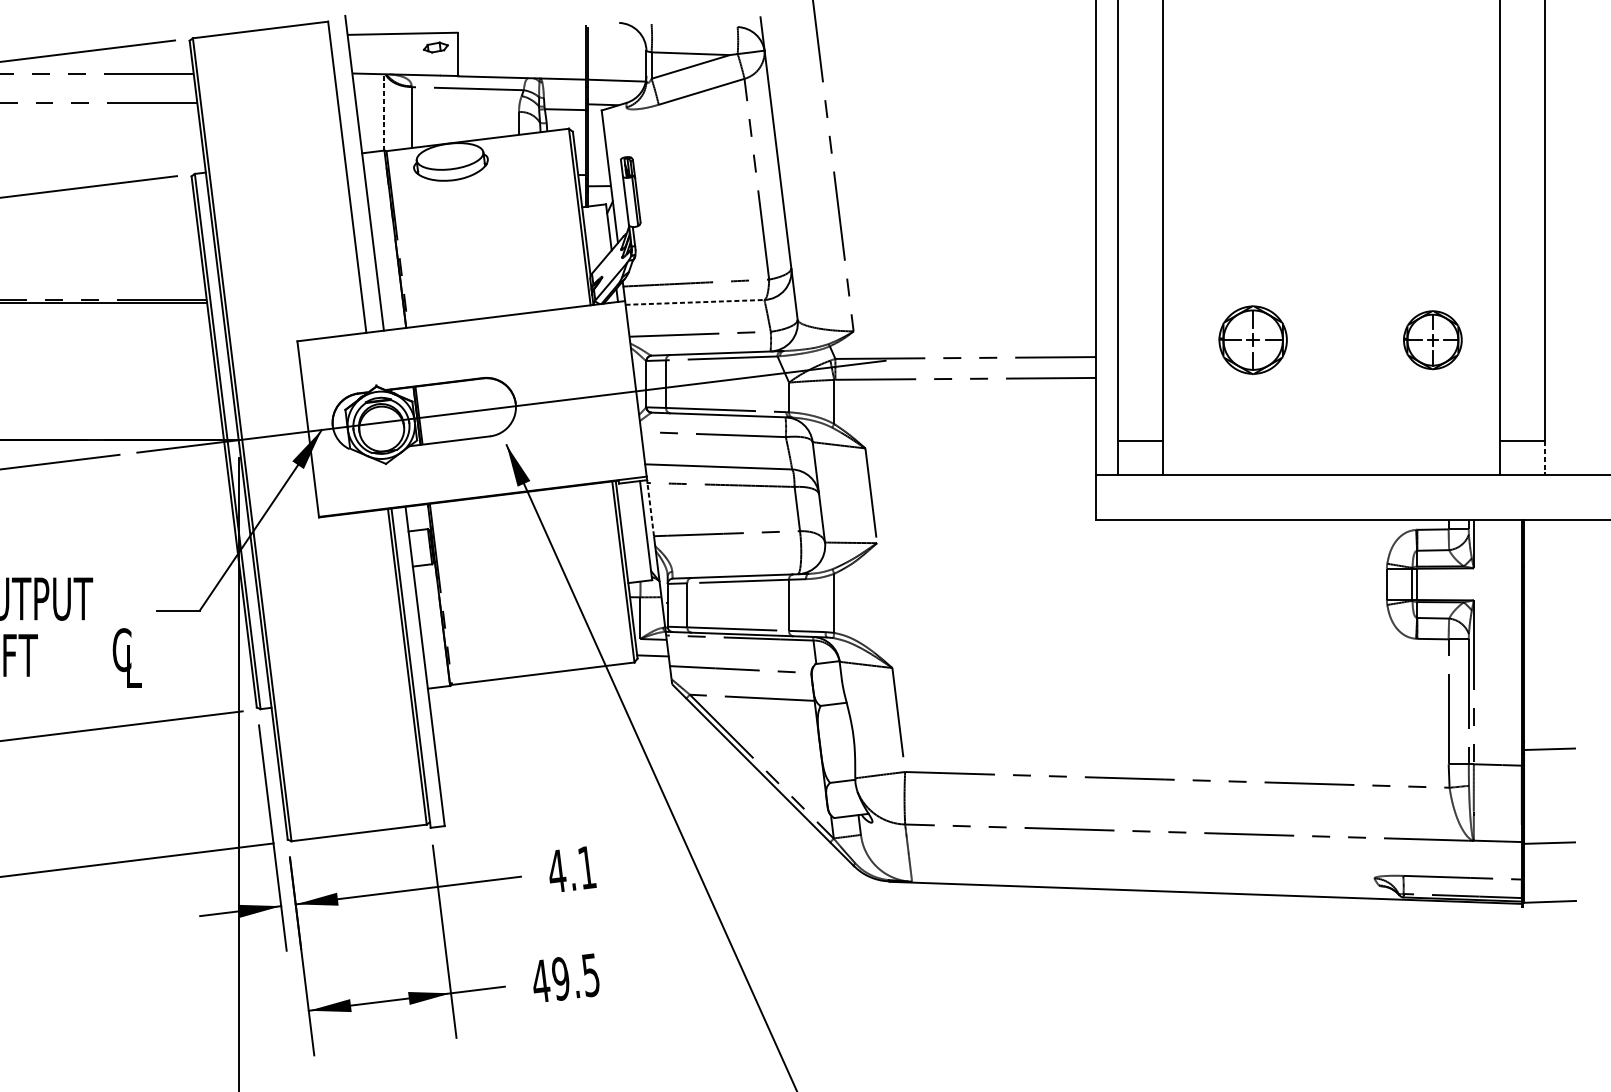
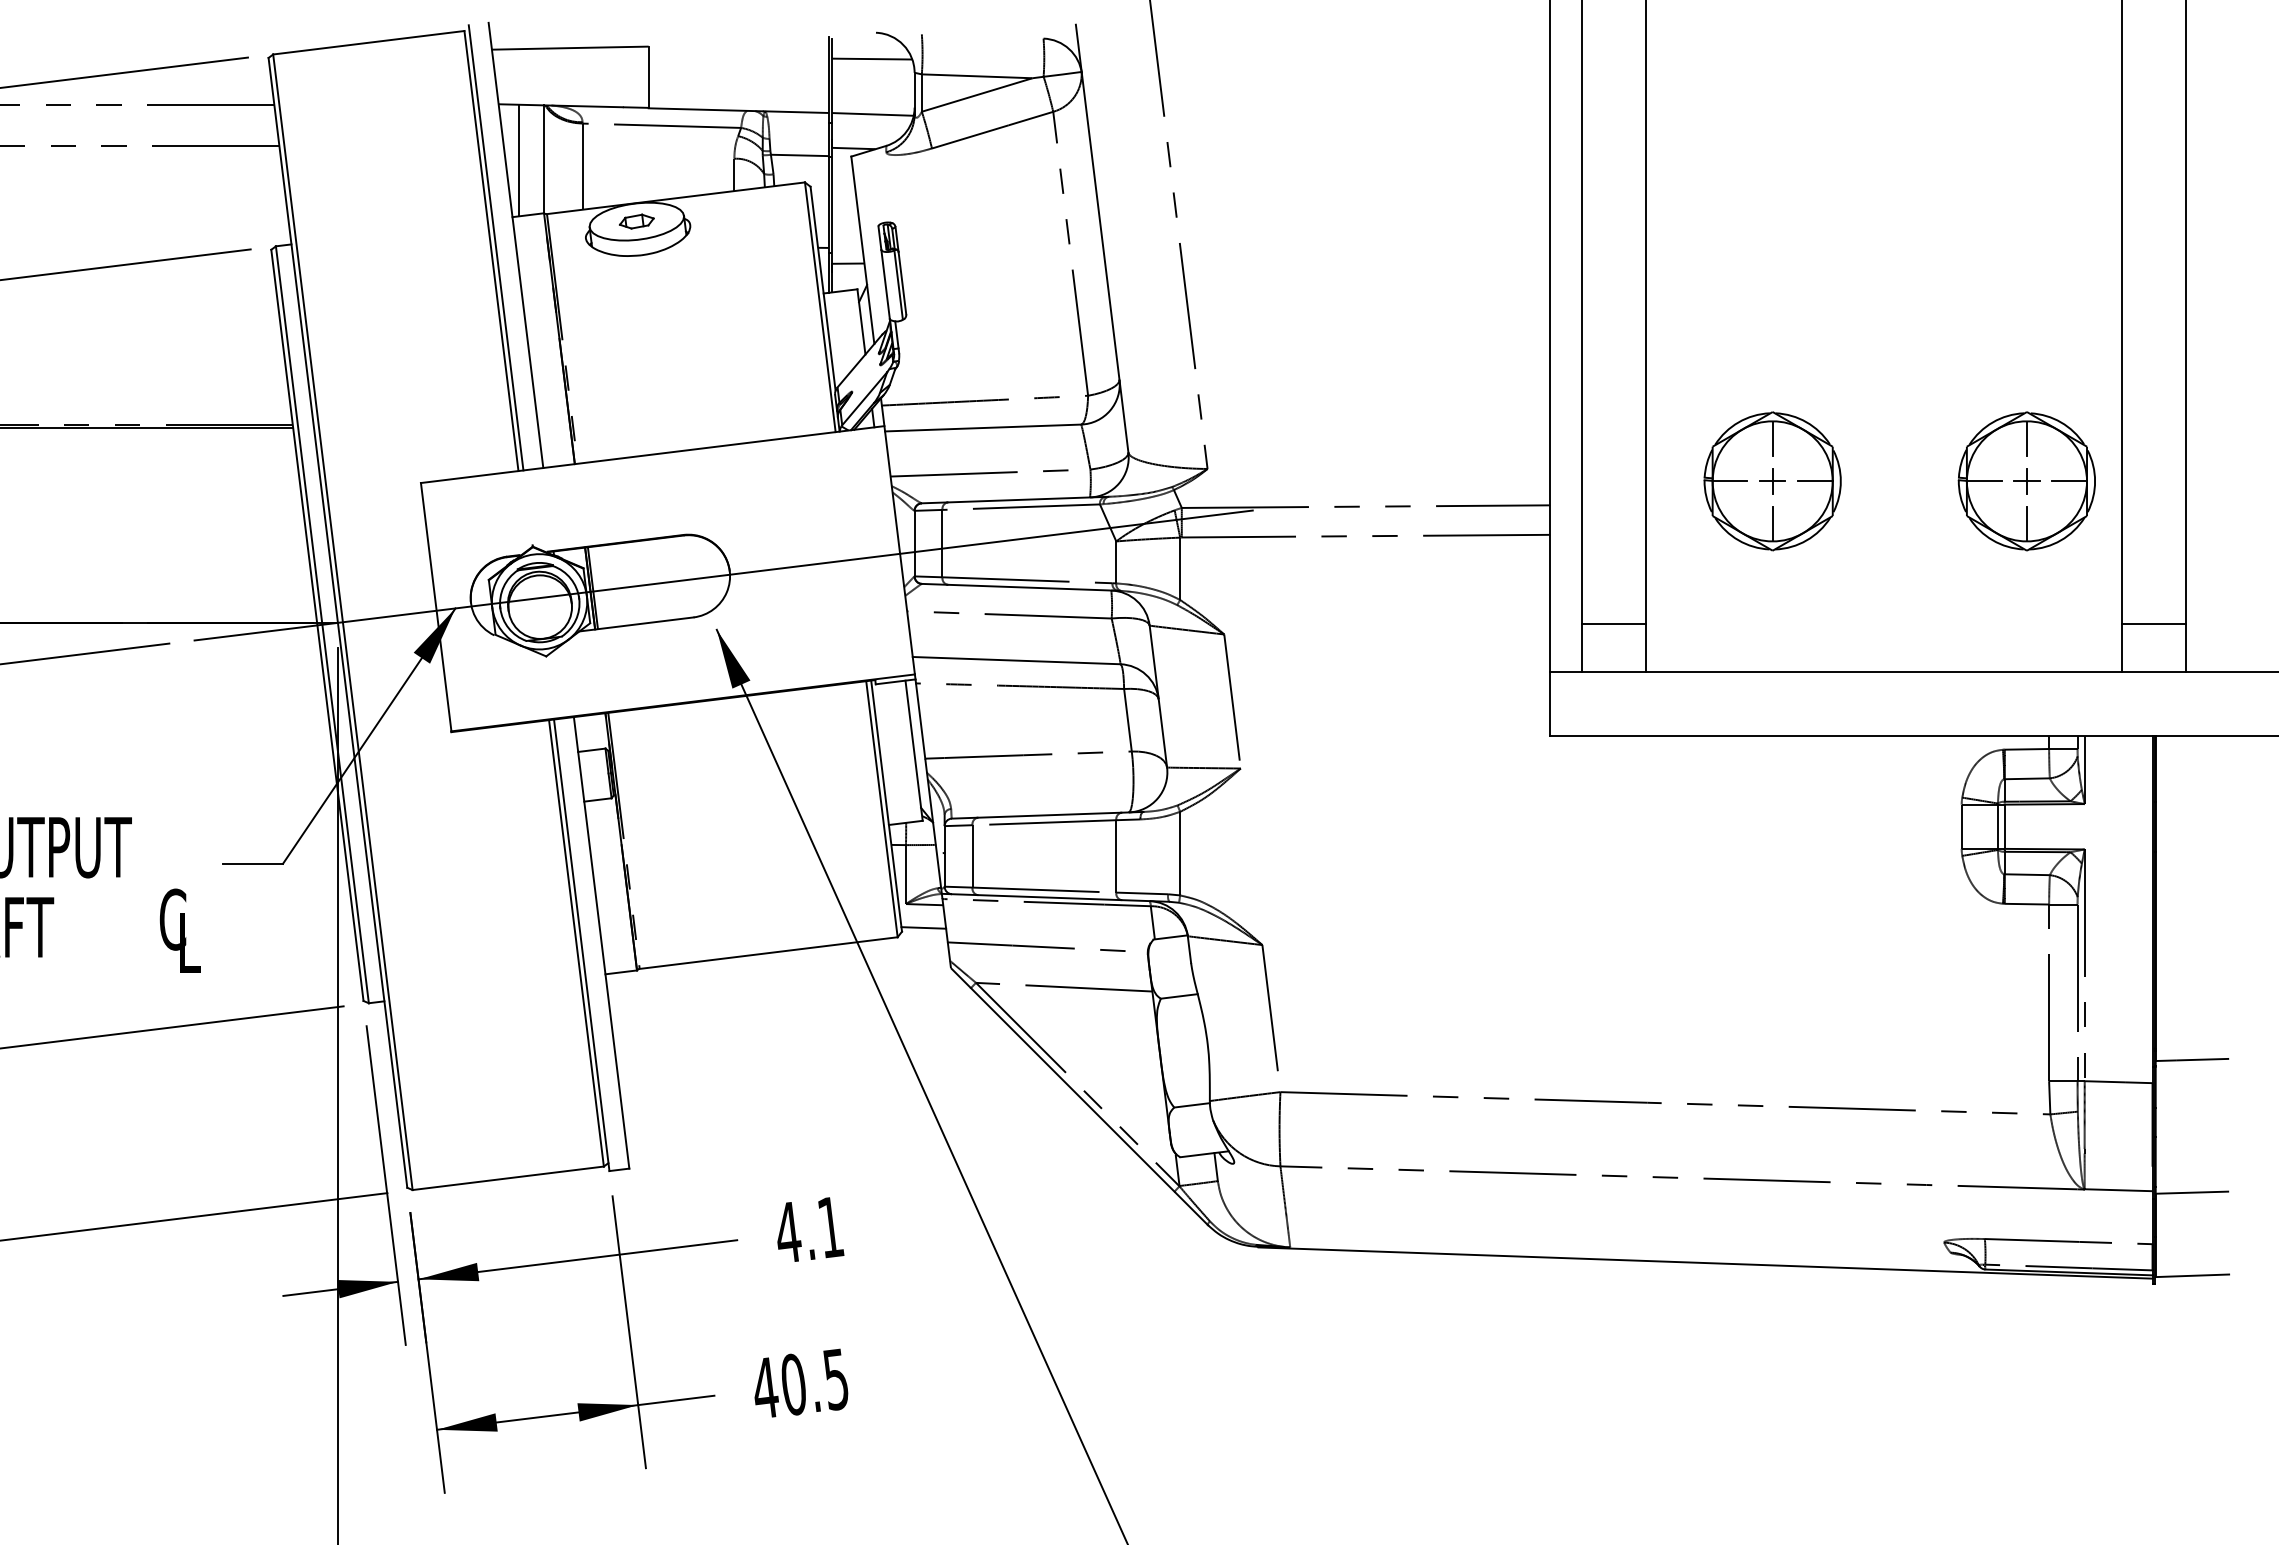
line: (616, 41) -> (872, 58), added
part: (435, 47) -> (636, 221), moved
line: (384, 112) -> (543, 159), dashed -> solid
line: (366, 113) -> (518, 160), added
line: (350, 174) -> (495, 247), added
line: (695, 302) -> (983, 428), dashed -> solid
part: (1253, 340) -> (1772, 481), size x1.43
part: (1432, 340) -> (2026, 481), size x1.67
line: (1545, 458) -> (2185, 648), dashed -> solid
line: (650, 509) -> (920, 721), dashed -> solid
text: (560, 978) -> (792, 1384), 49.5 -> 40.5

